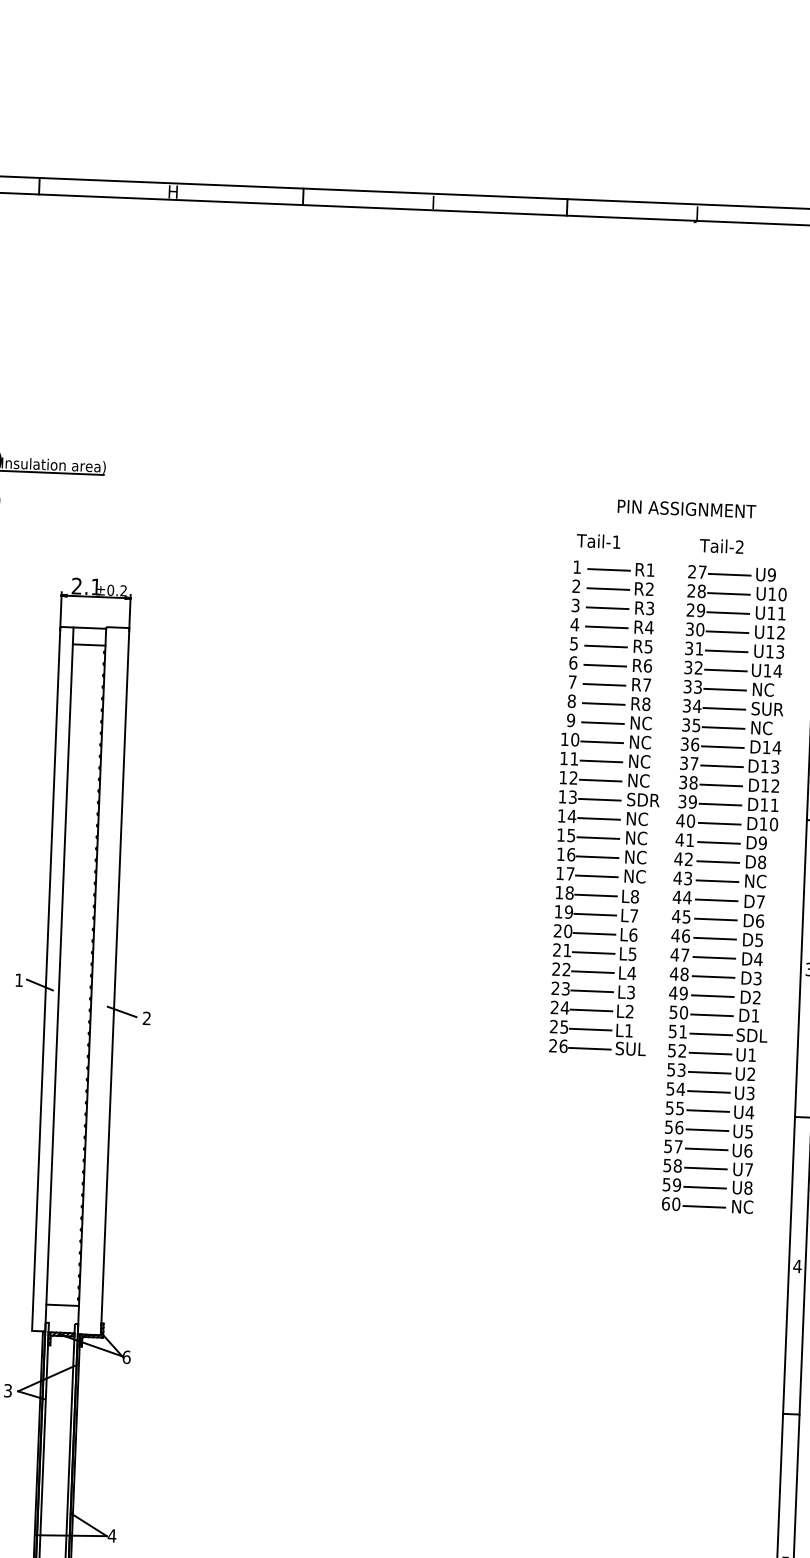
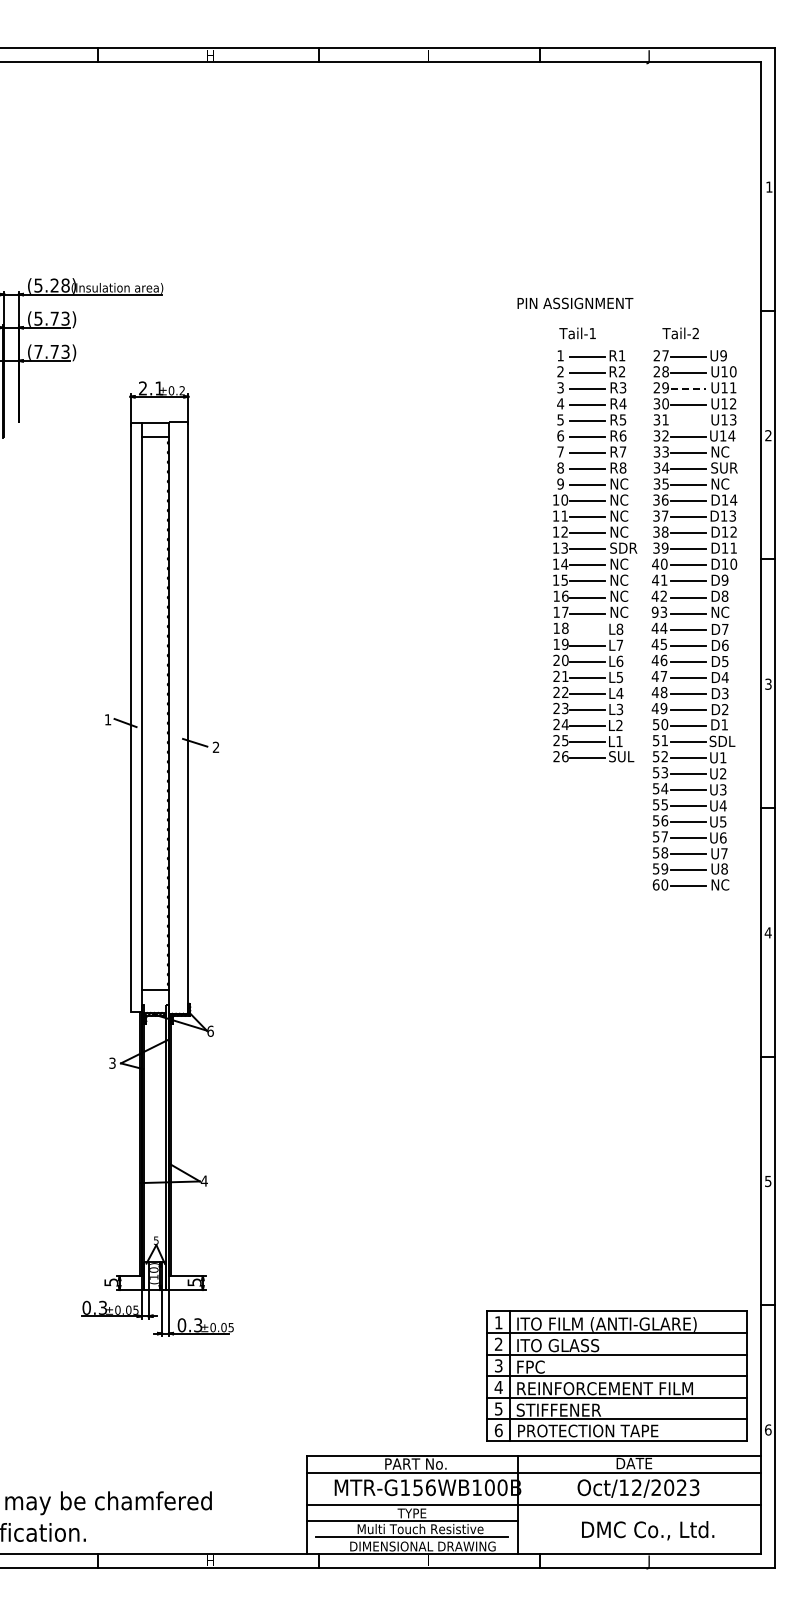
text: (687, 509) -> (575, 303), moved
line: (728, 613) -> (688, 389), solid -> dashed
line: (725, 651) -> (687, 421), removed
text: (677, 877) -> (654, 611), 43 -> 93
line: (594, 895) -> (586, 629), removed

